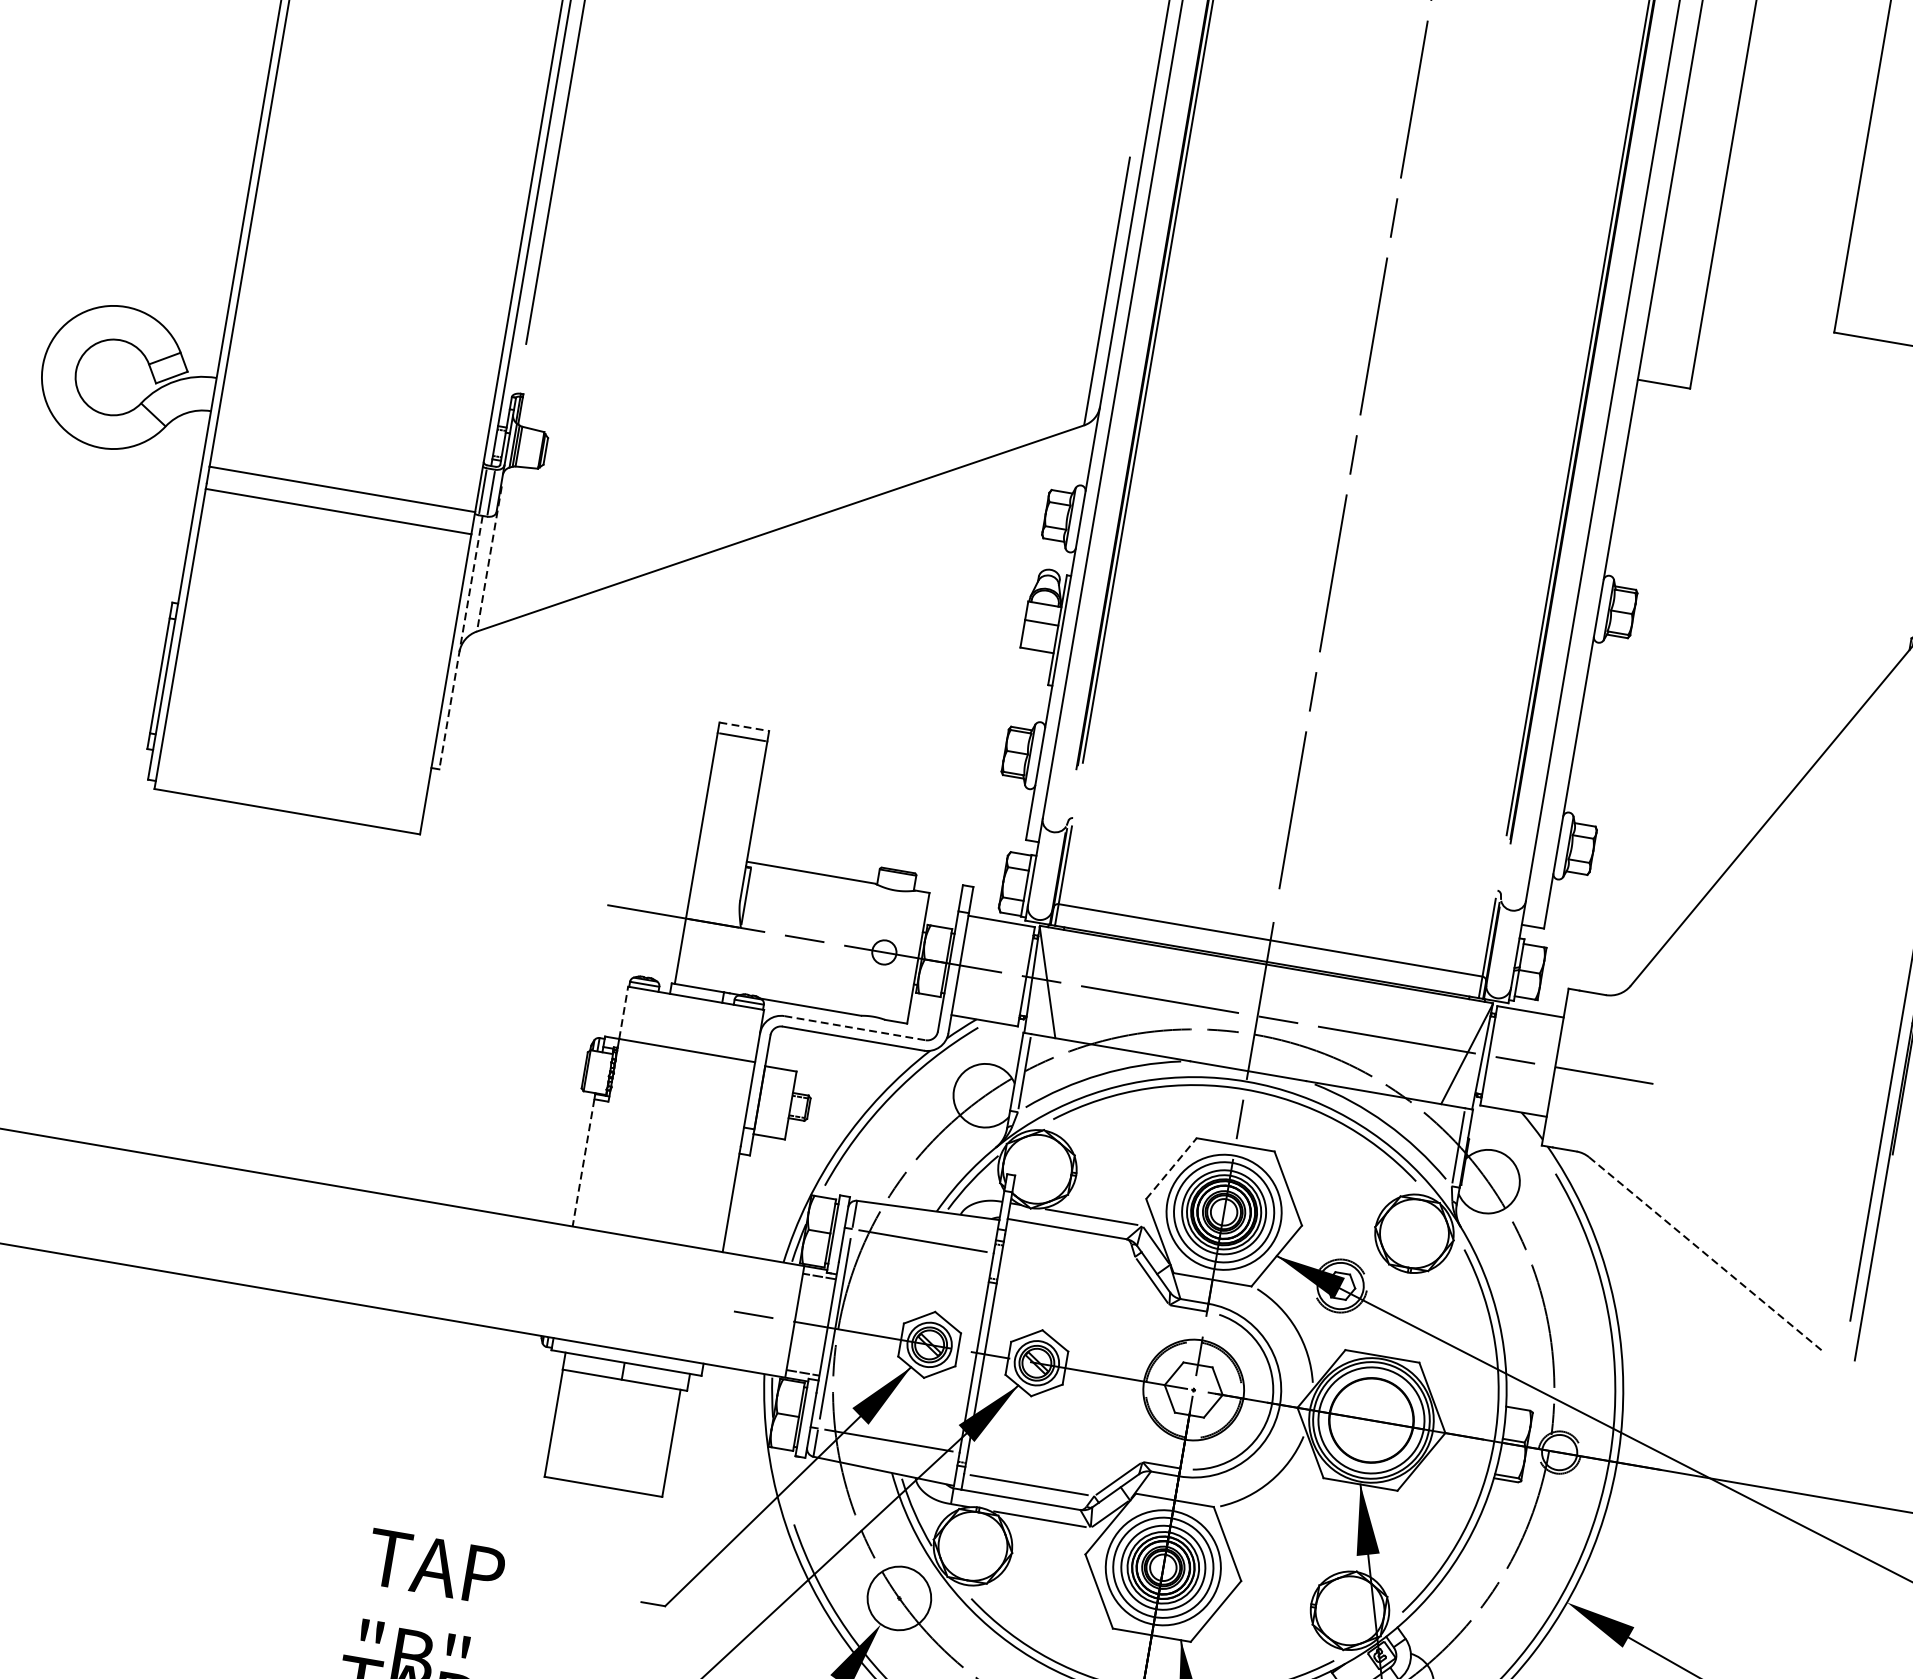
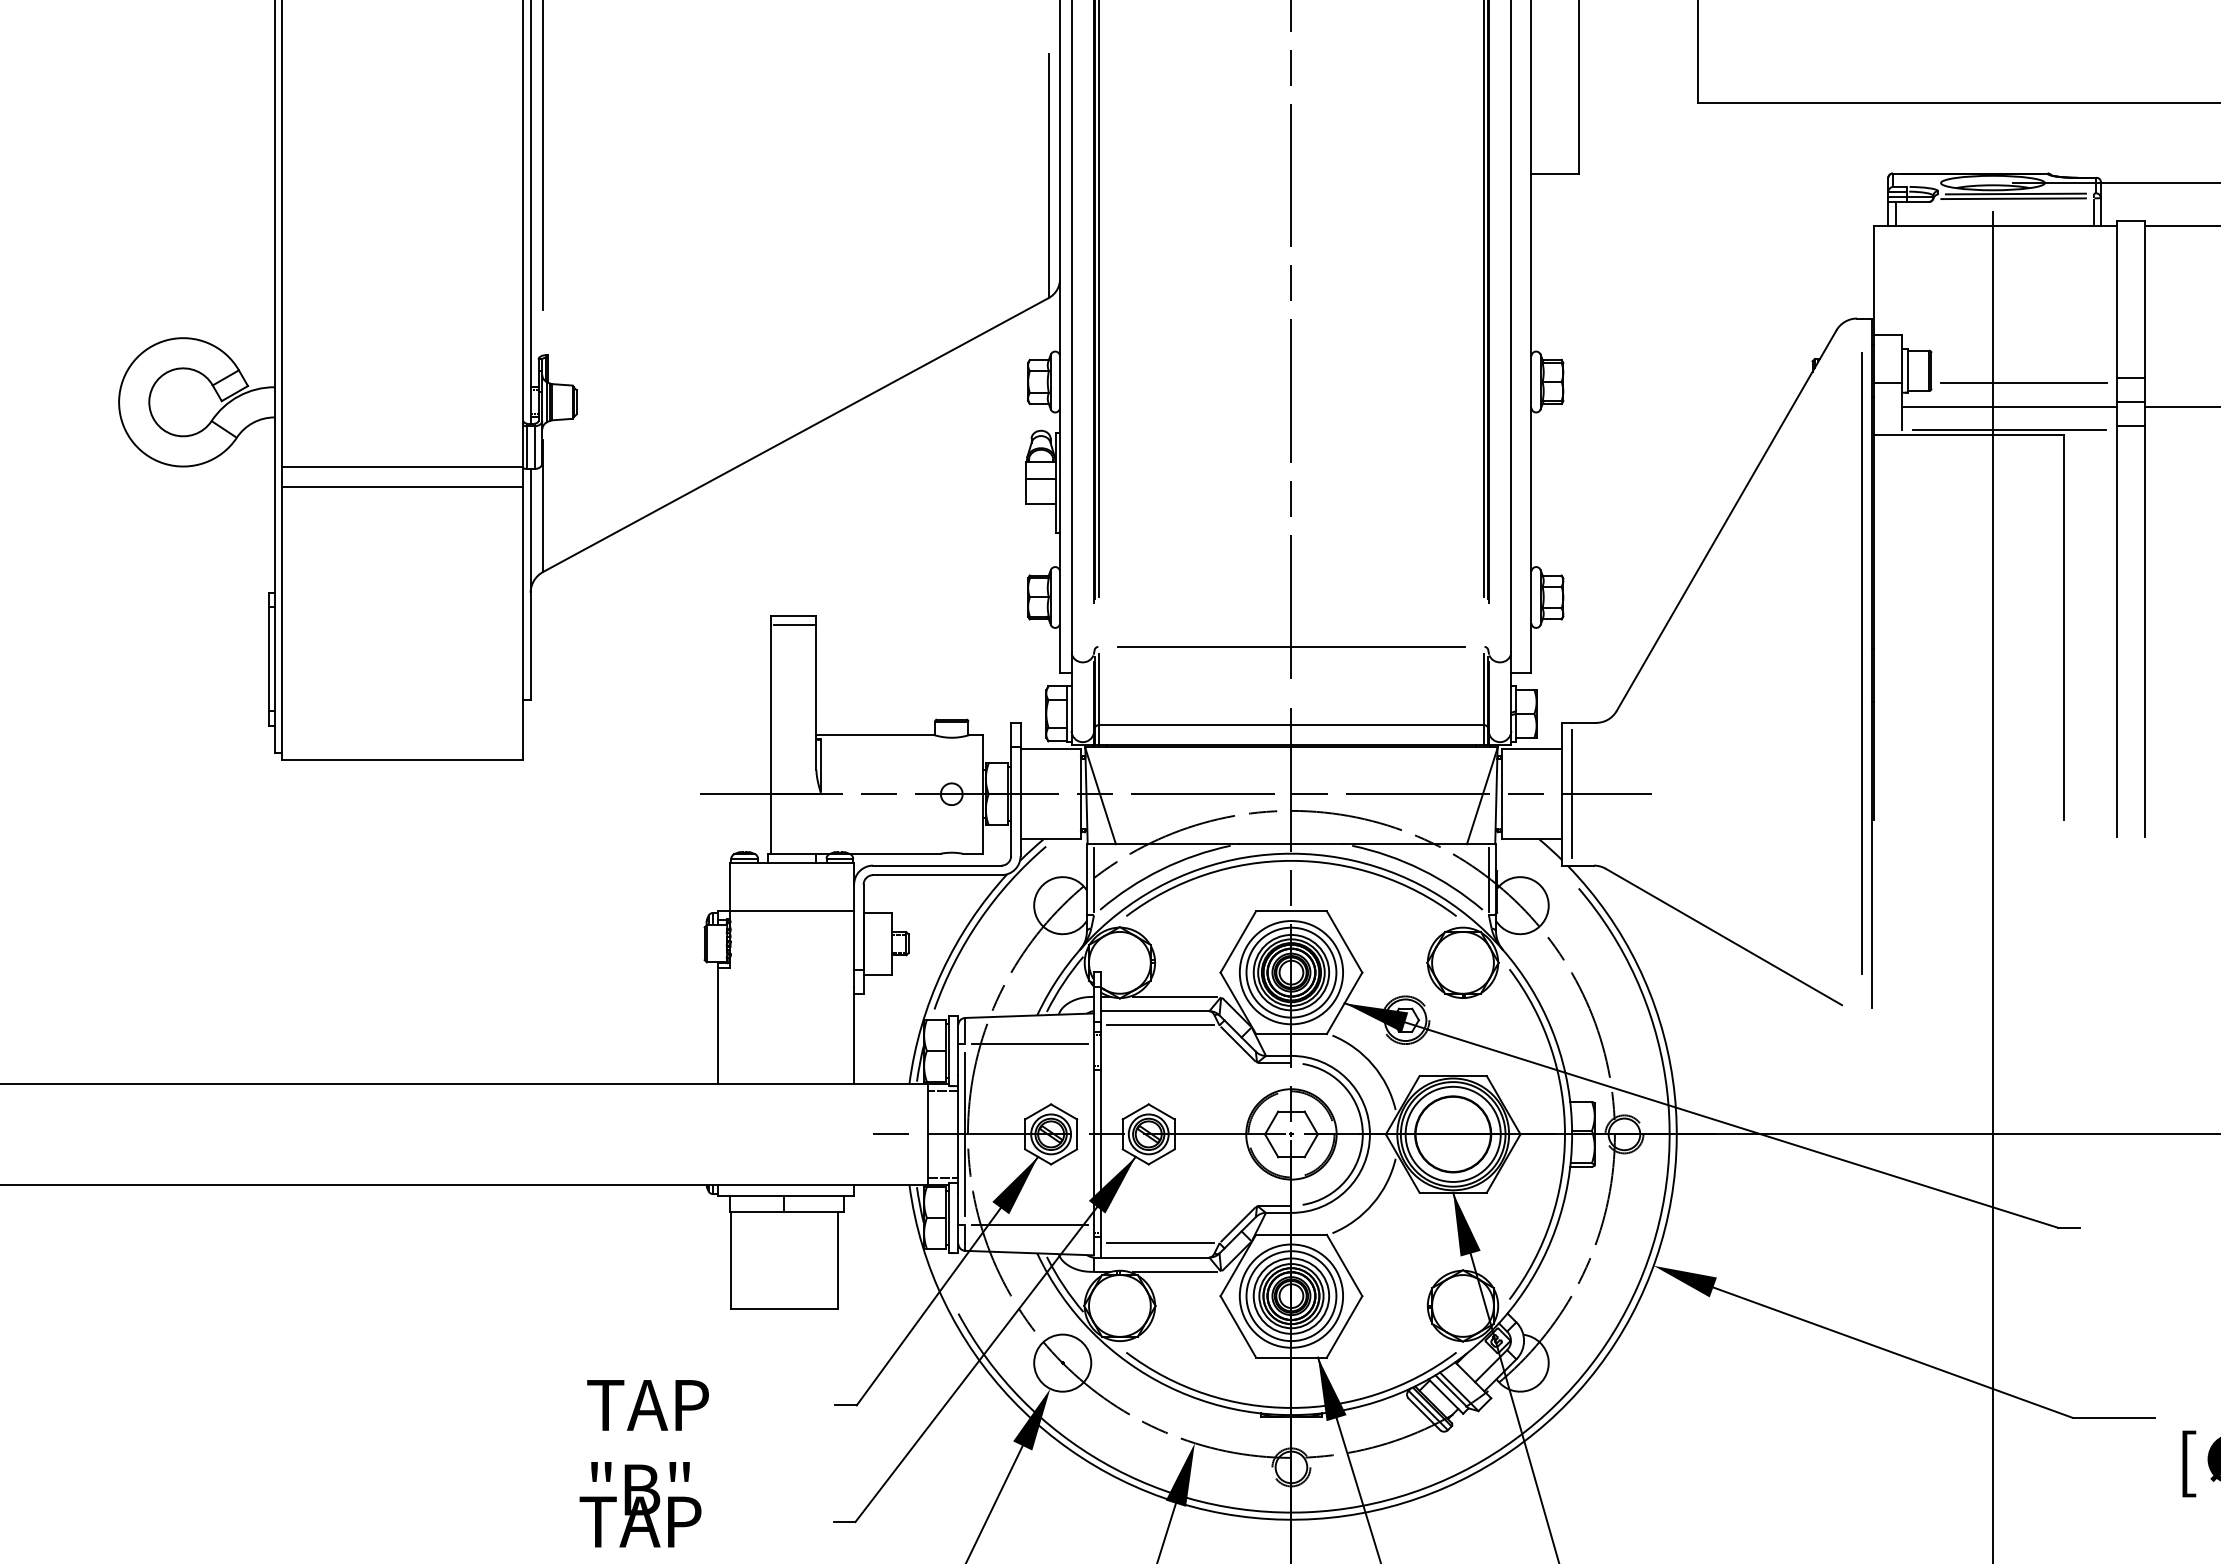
line: (489, 558) -> (543, 505), dashed -> solid
line: (460, 642) -> (530, 584), dashed -> solid
line: (744, 726) -> (793, 615), dashed -> solid
line: (1285, 853) -> (1291, 646), added
line: (623, 1013) -> (730, 887), dashed -> solid
line: (855, 1028) -> (937, 865), dashed -> solid
line: (1566, 1069) -> (1572, 794), added
line: (583, 1162) -> (717, 1025), dashed -> solid
line: (1171, 1168) -> (1238, 941), dashed -> solid
line: (1070, 1245) -> (1160, 1025), added
line: (1706, 1255) -> (1724, 937), dashed -> solid

